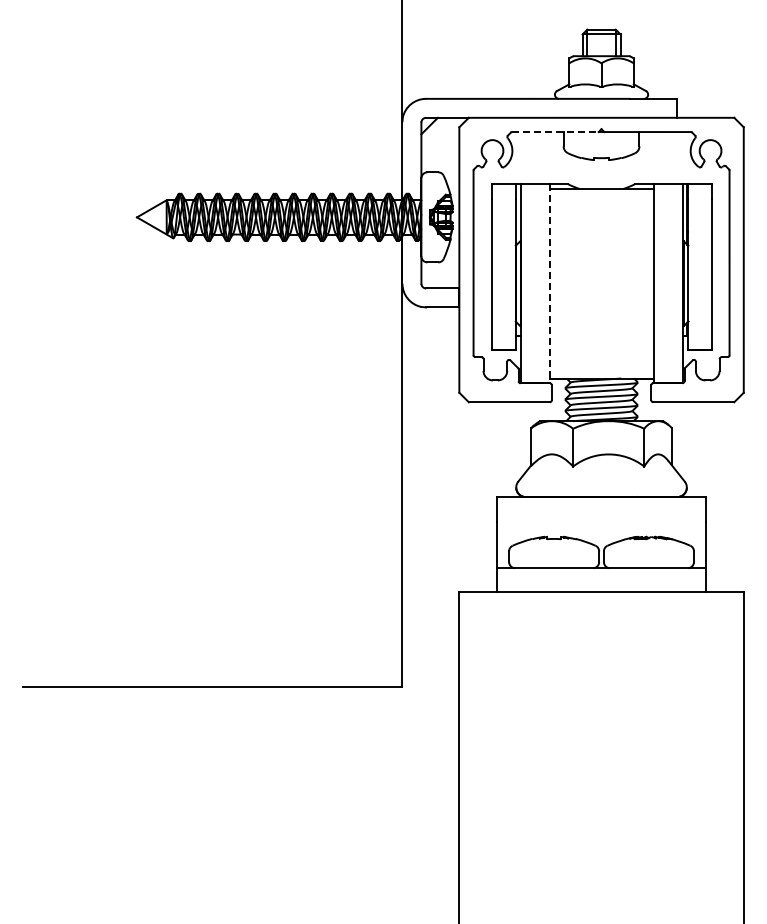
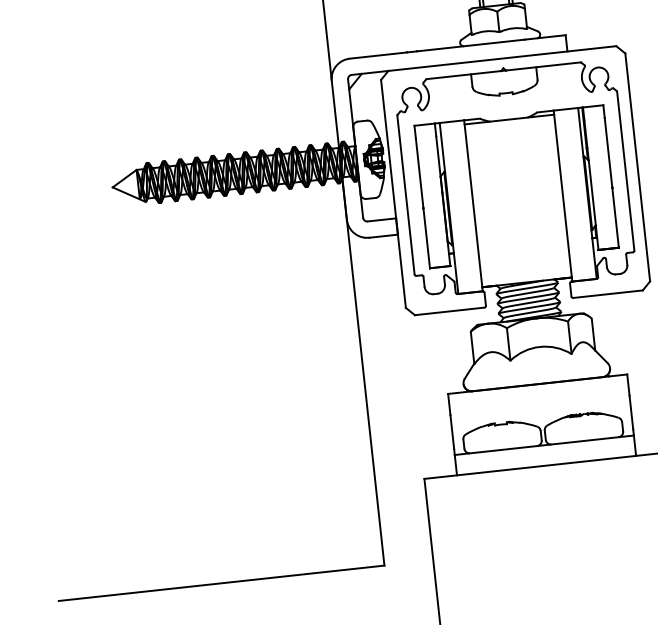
line: (555, 132) -> (464, 75), dashed -> solid
line: (549, 283) -> (473, 205), dashed -> solid

